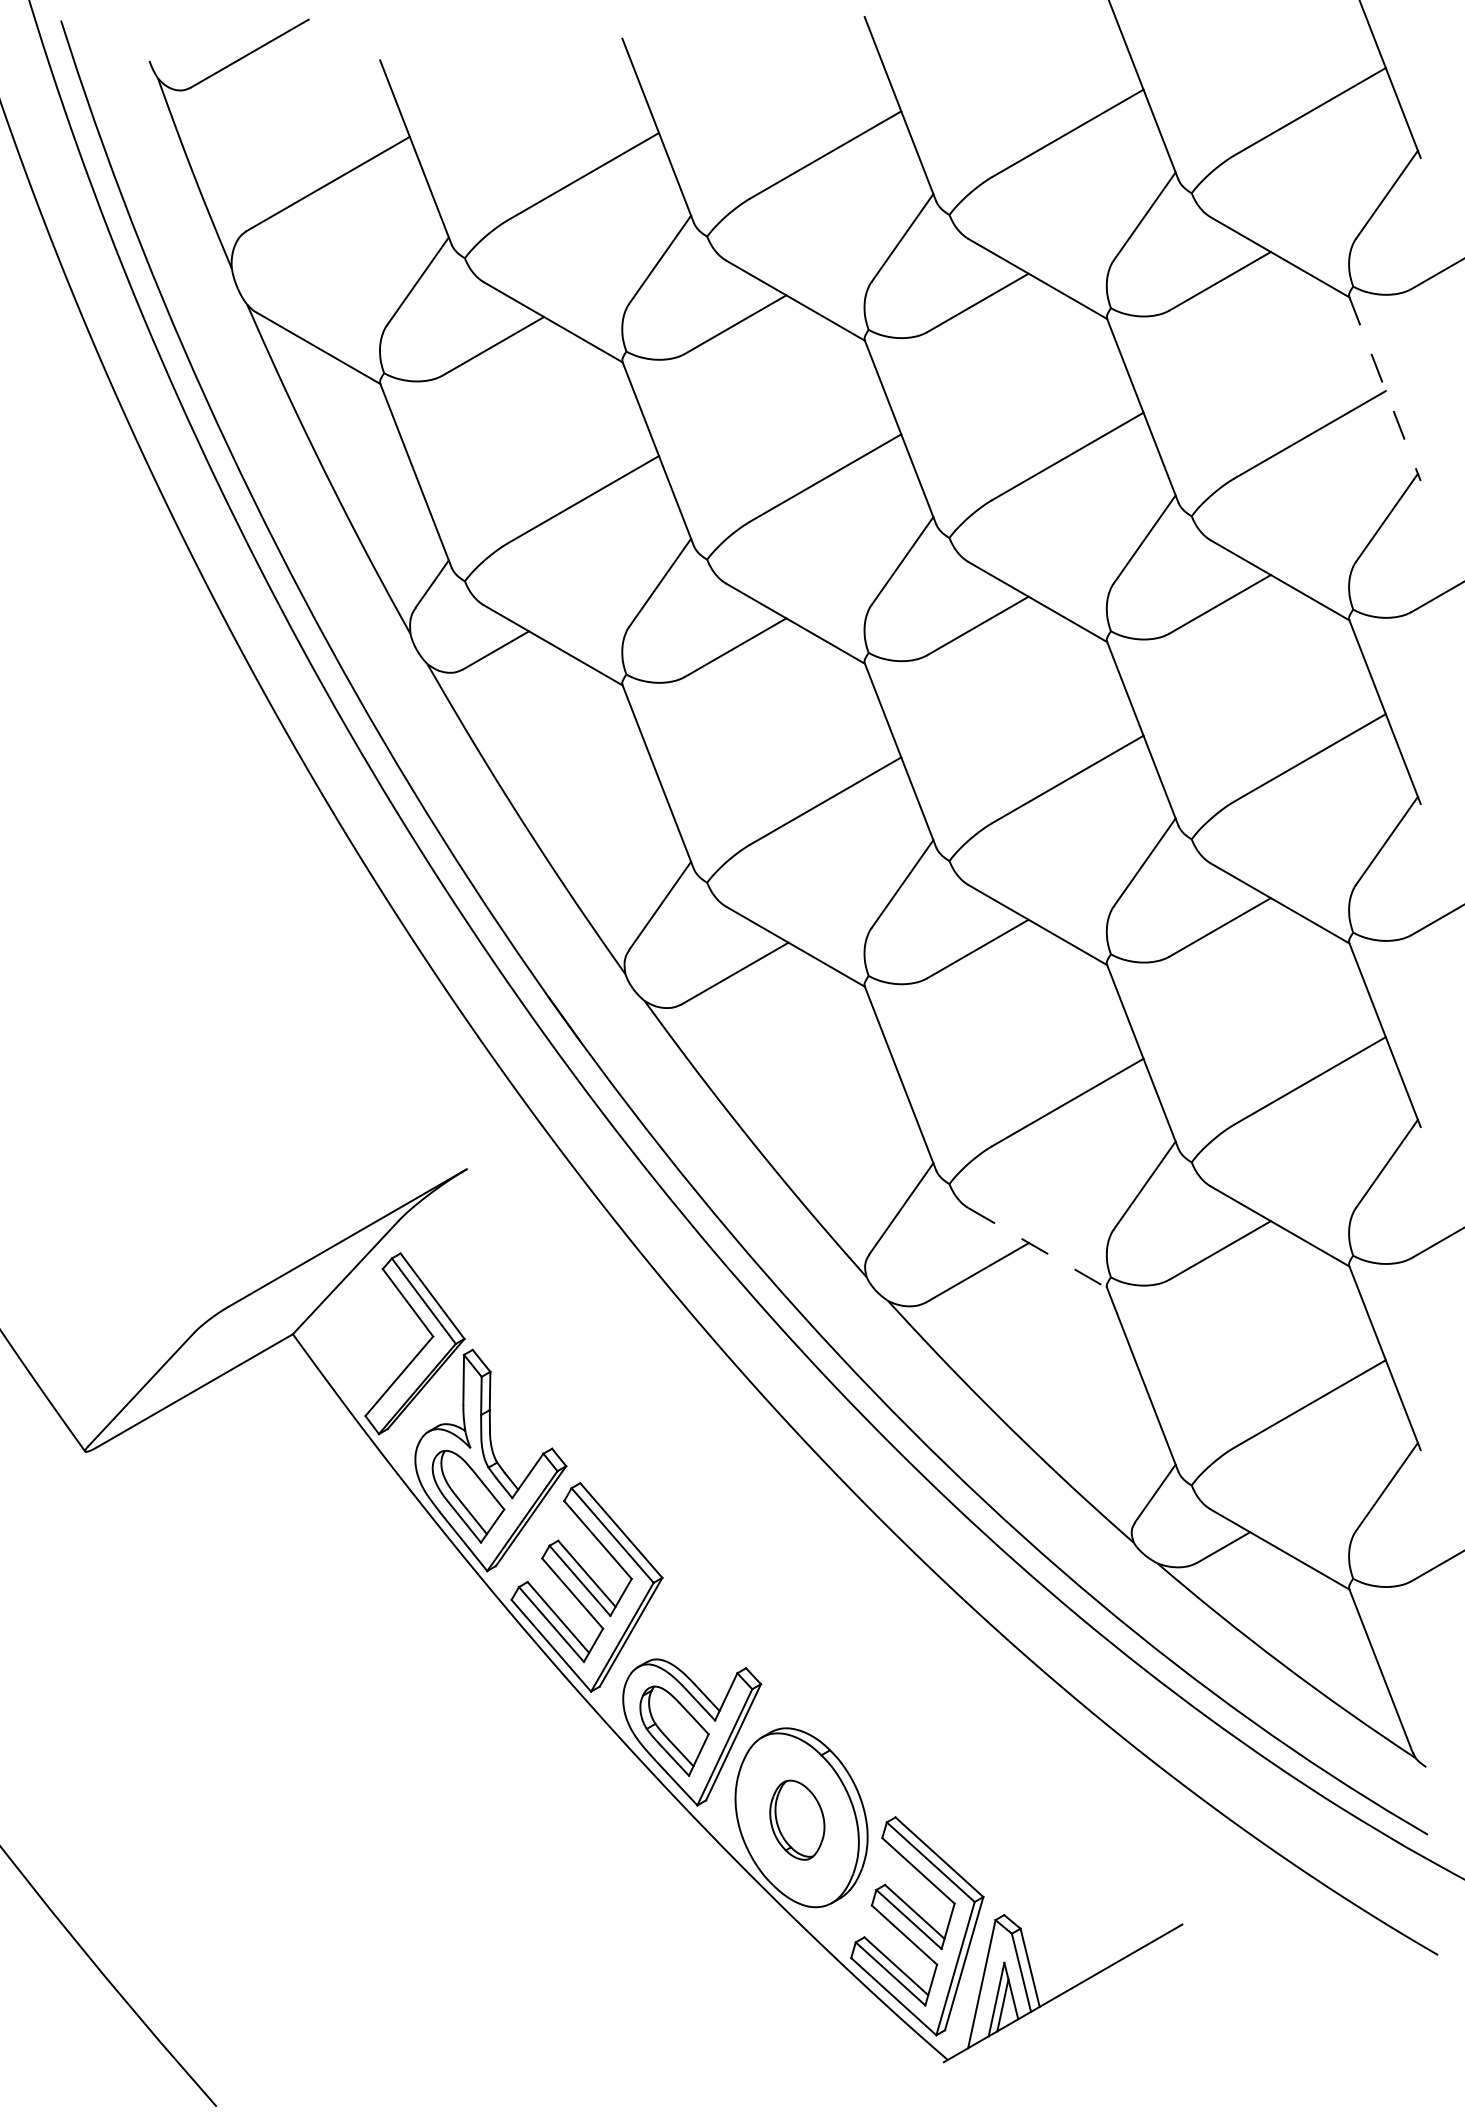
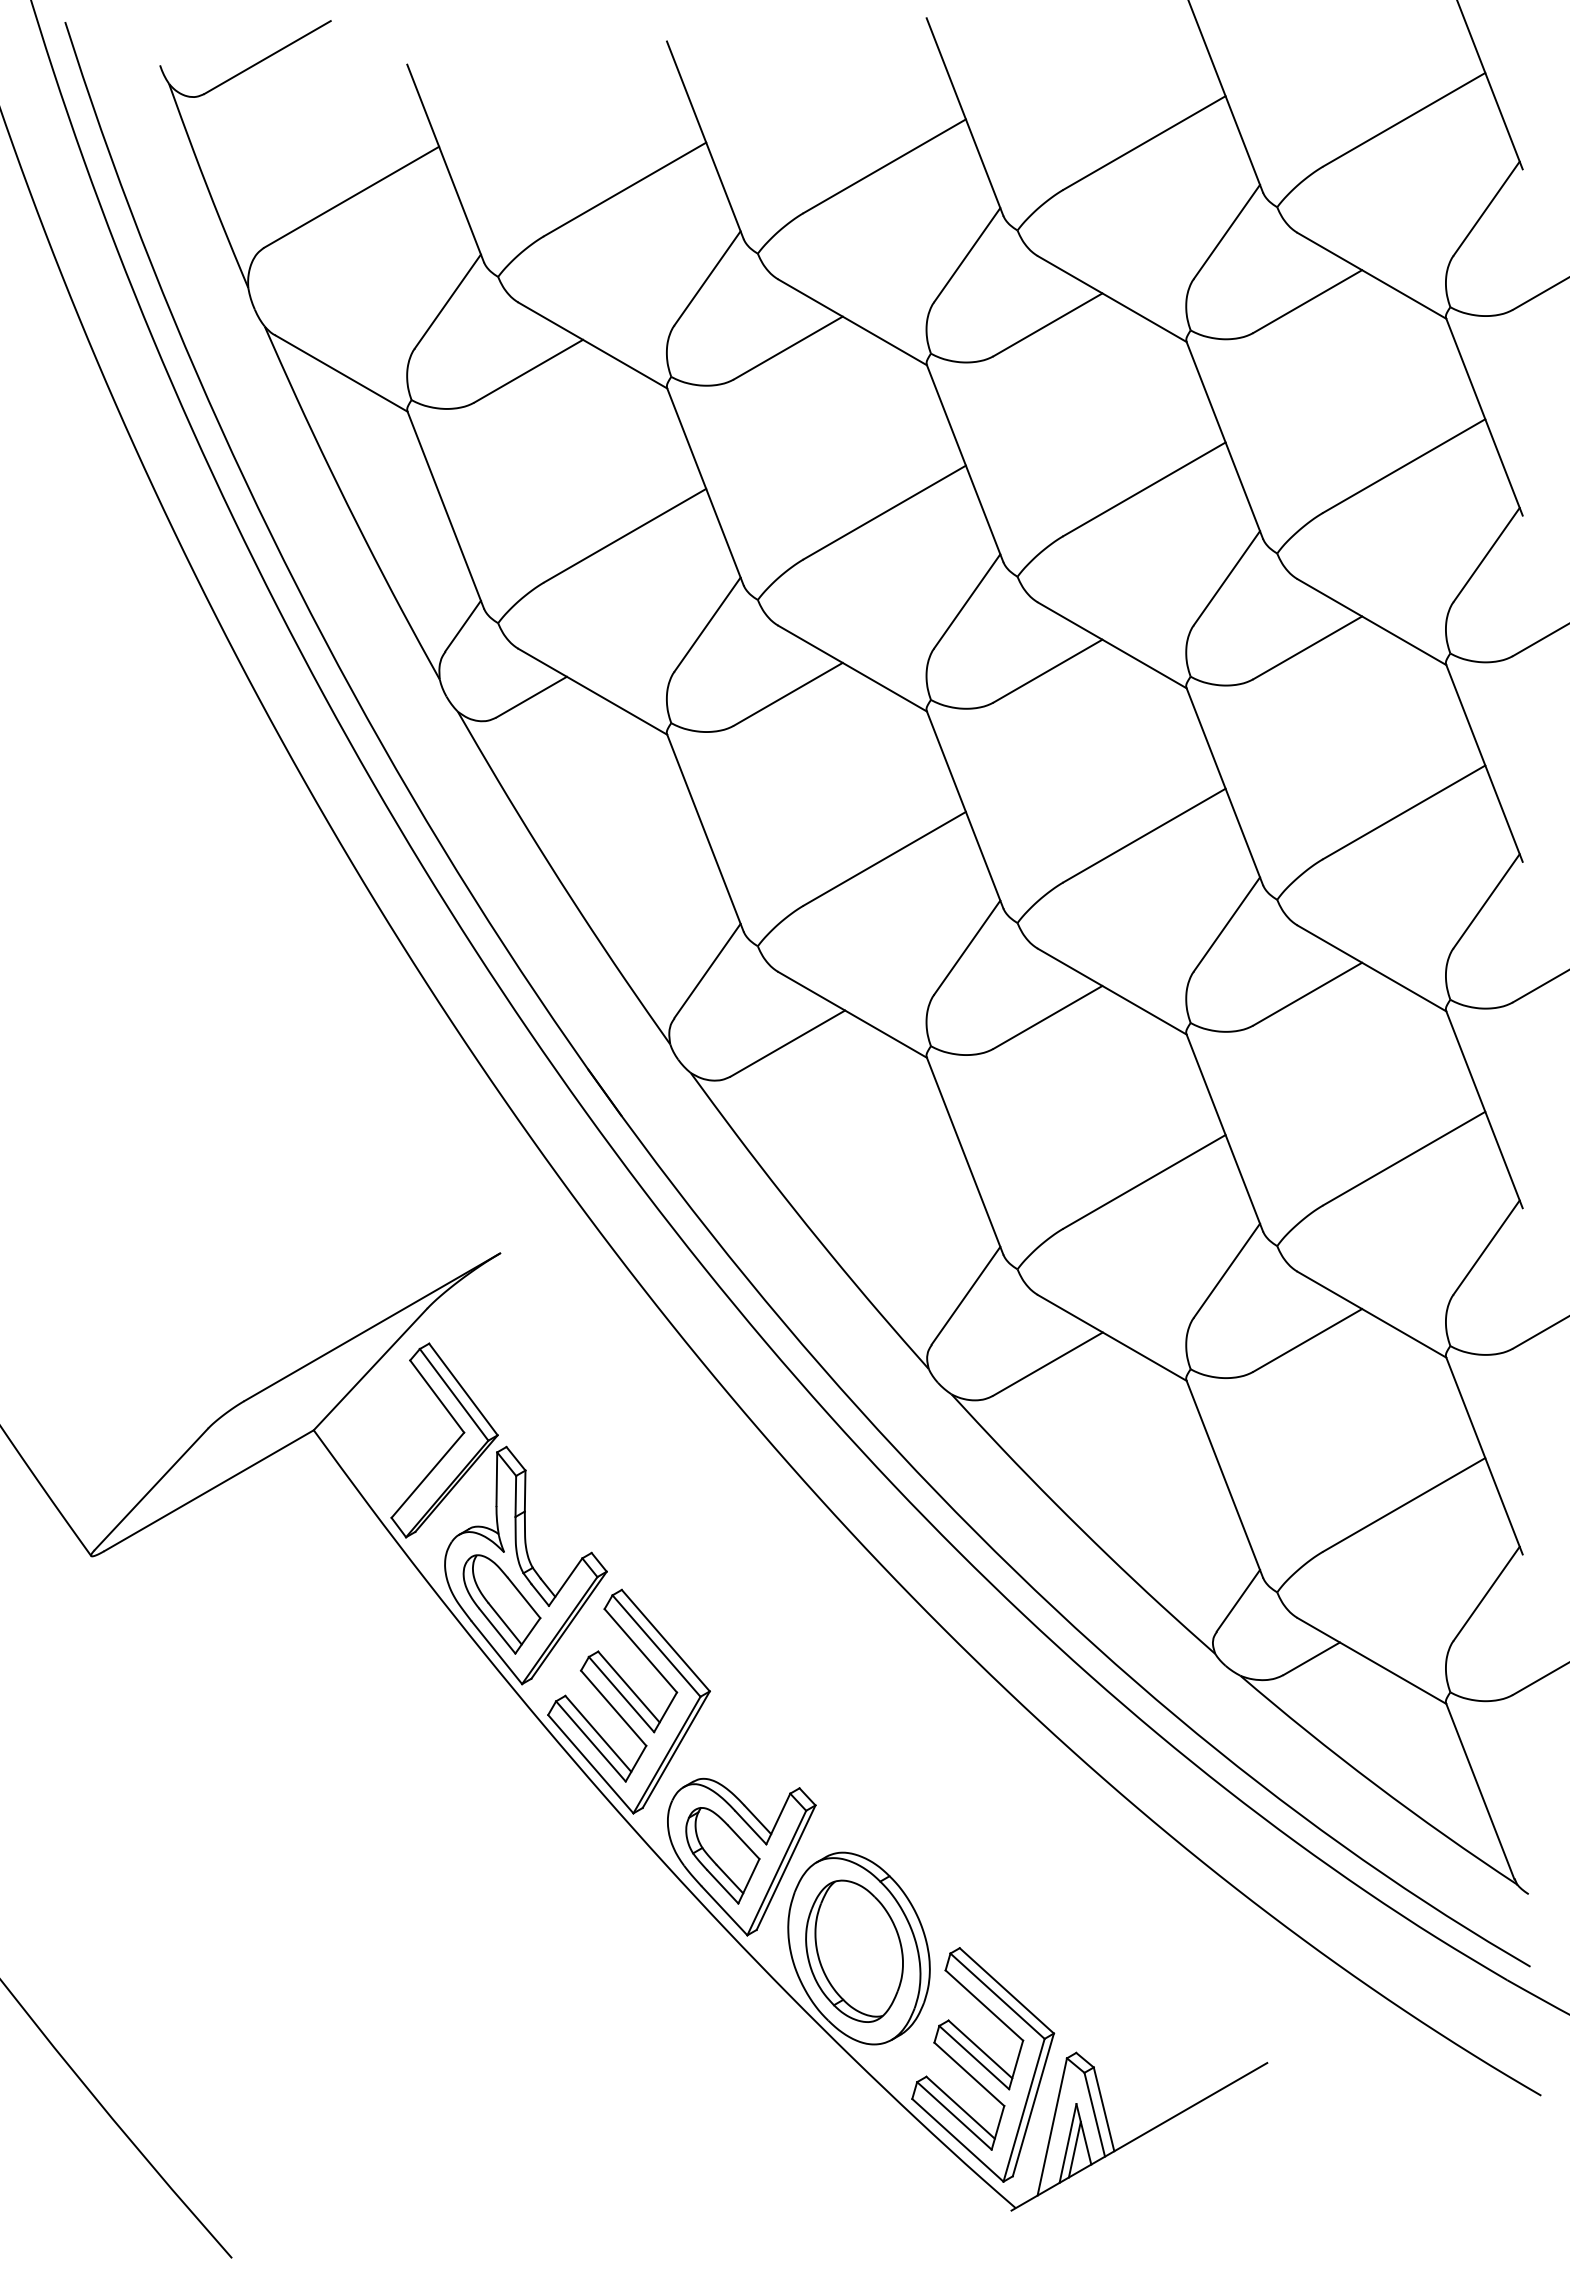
line: (1385, 388) -> (1484, 416), dashed -> solid
line: (1038, 1247) -> (1112, 1337), dashed -> solid
part: (797, 1819) -> (854, 1950), size x1.67

